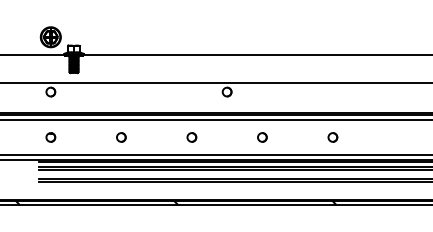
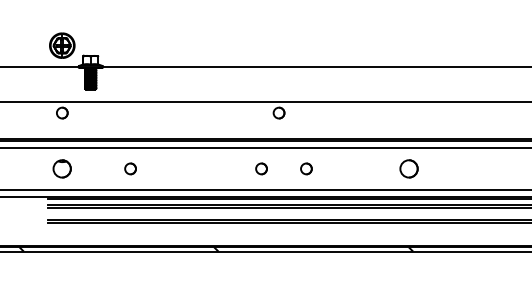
part: (50, 137) -> (61, 168), size x1.6
part: (121, 137) -> (130, 168), moved
part: (191, 137) -> (261, 168), moved
circle: (262, 137) -> (306, 168), moved
part: (332, 137) -> (408, 168), size x1.6

